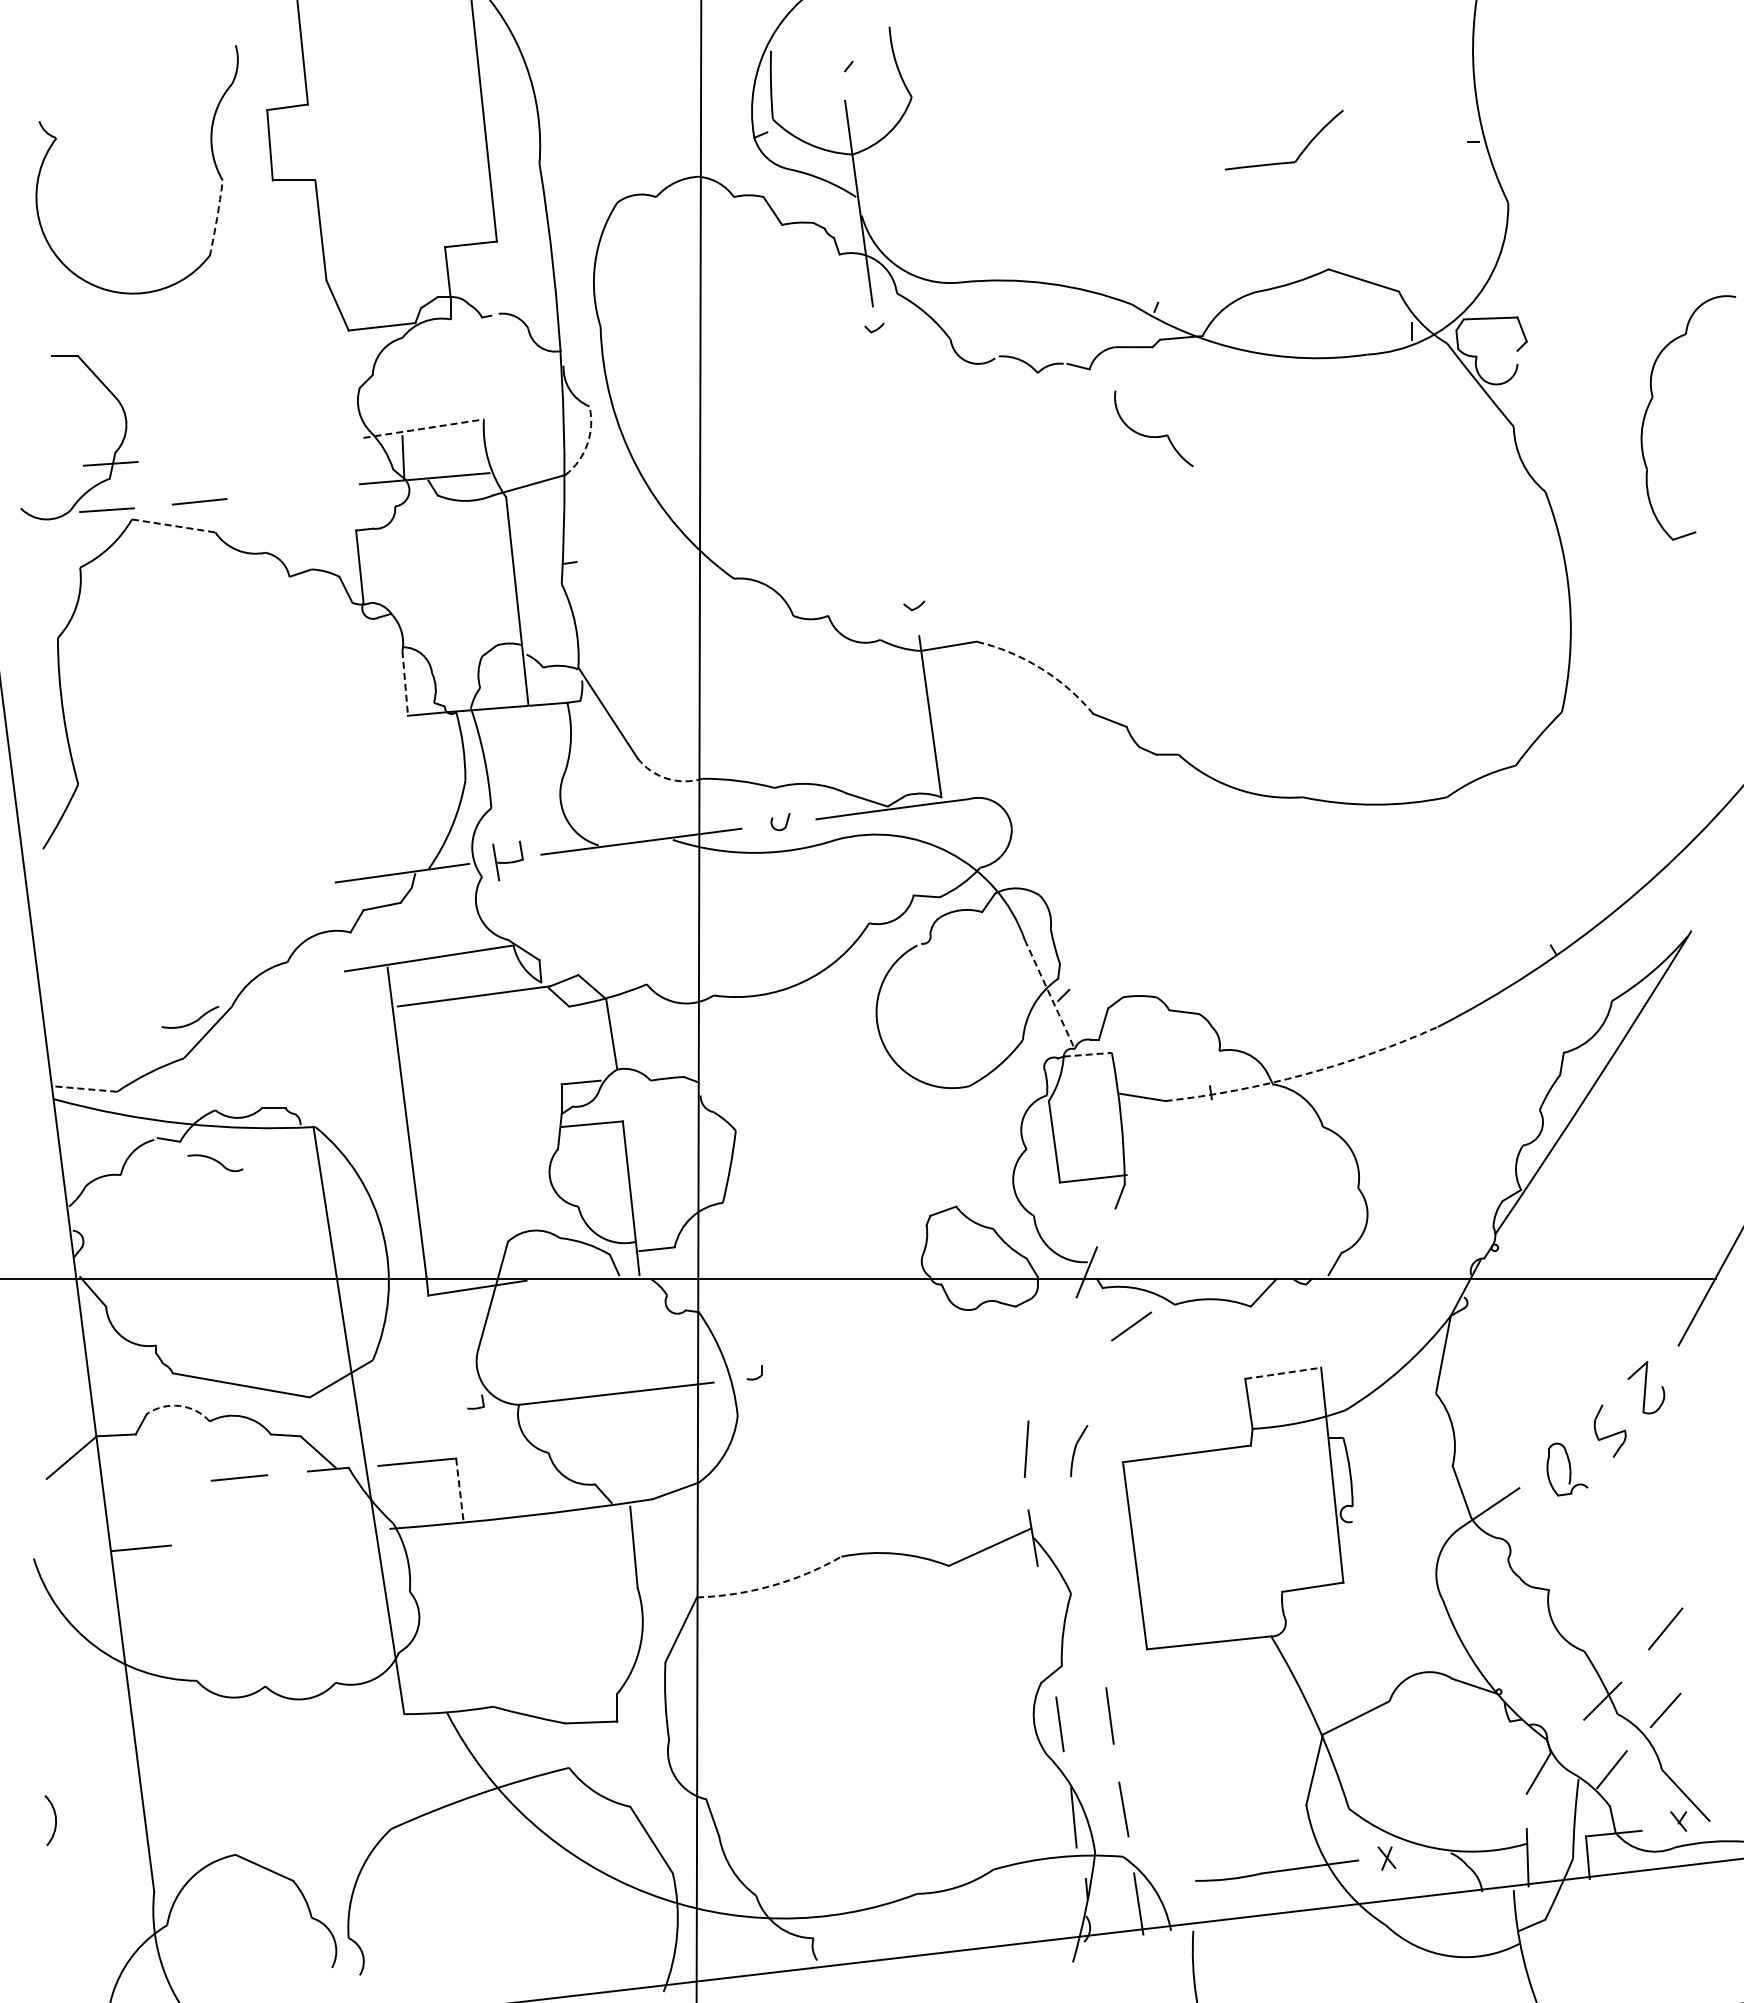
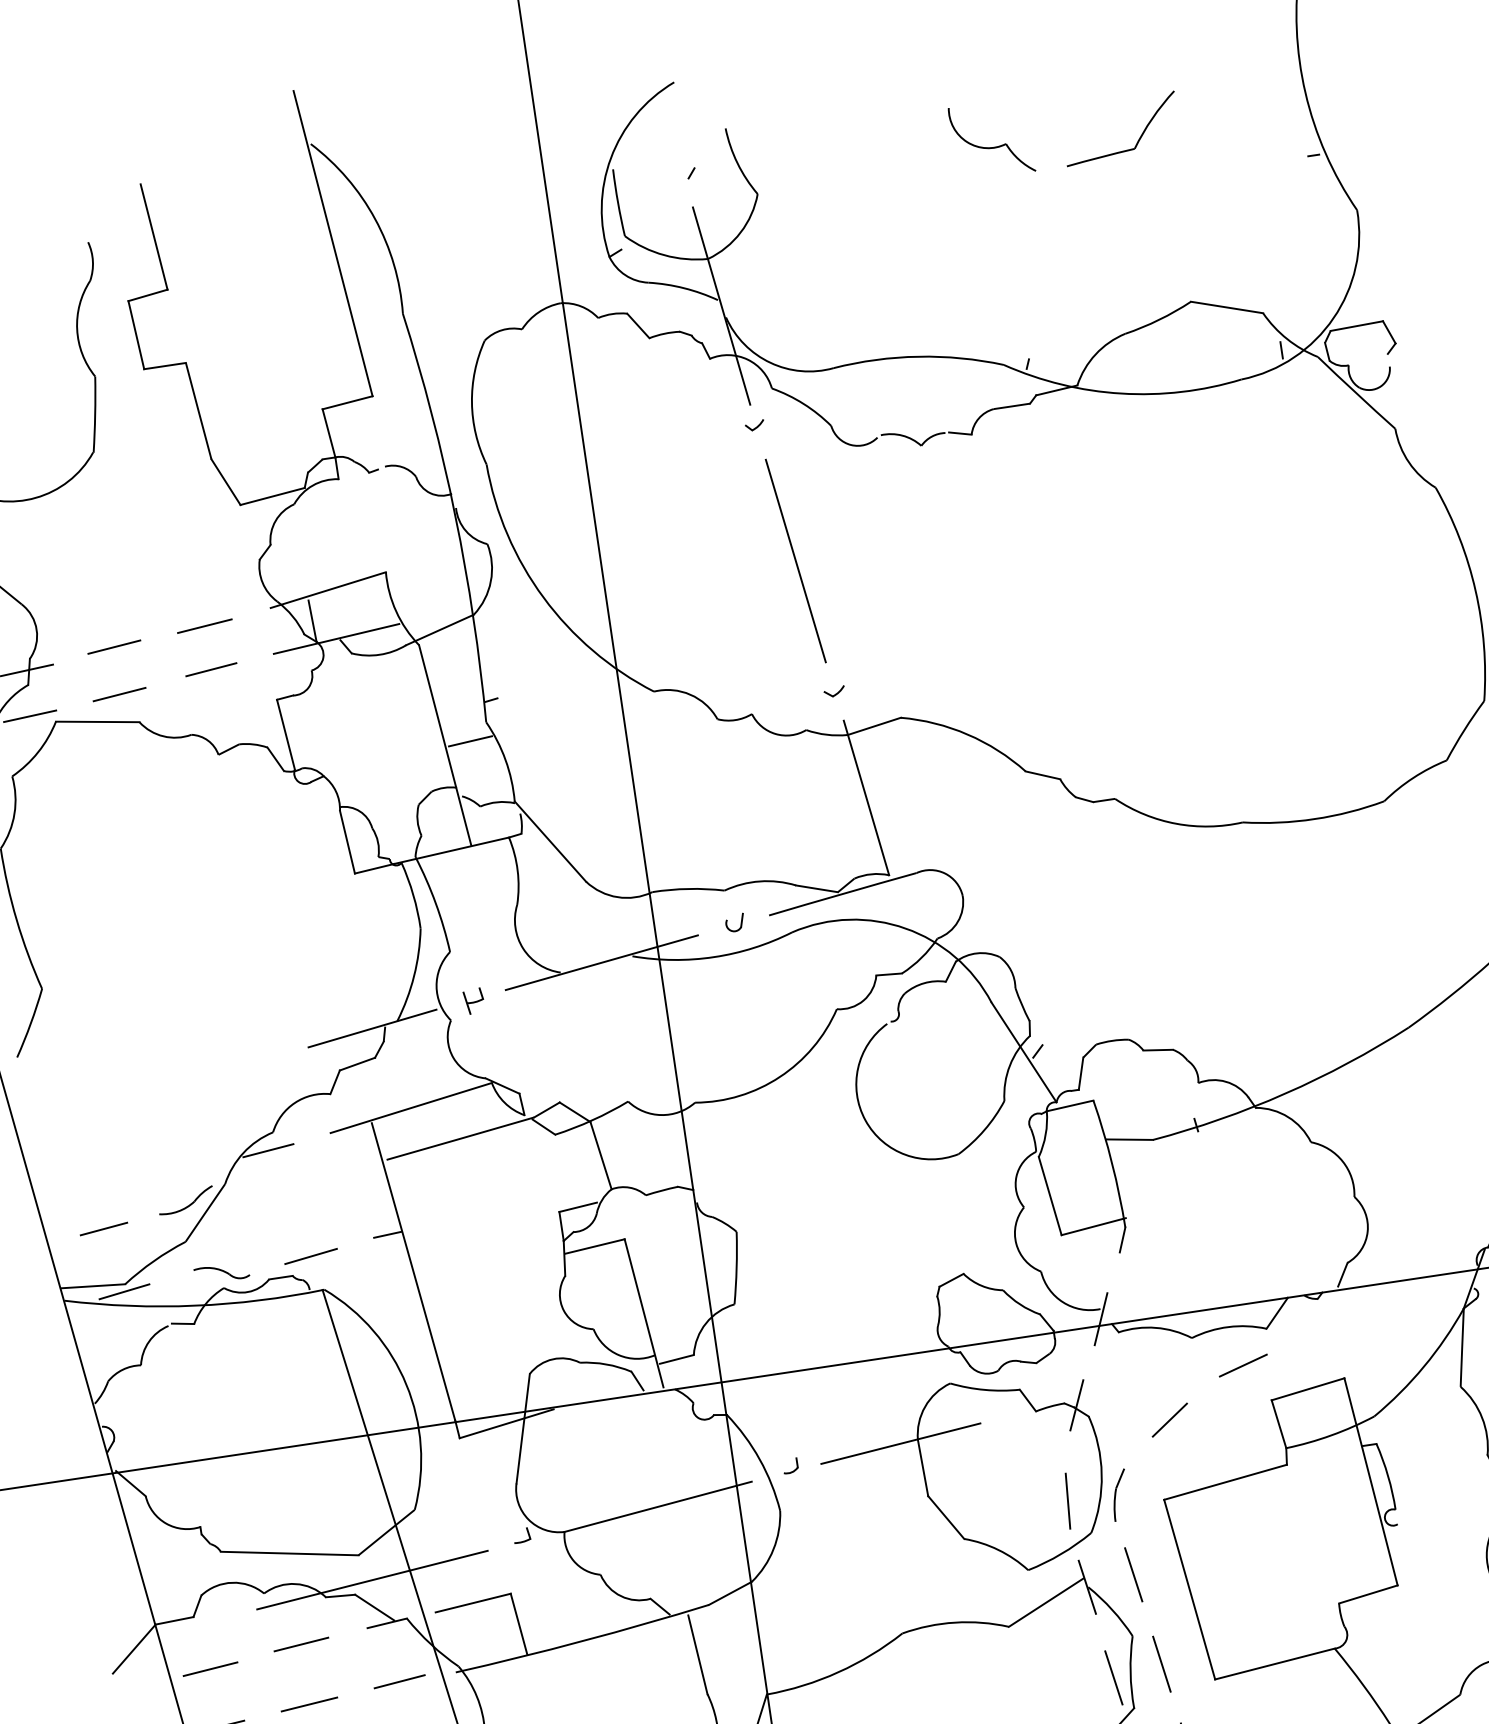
part: (1301, 151) -> (1139, 137), moved
arc: (217, 218) -> (95, 414), dashed -> solid
line: (423, 428) -> (328, 589), dashed -> solid
part: (1153, 436) -> (992, 147), moved
arc: (587, 444) -> (490, 581), dashed -> solid
line: (294, 446) -> (204, 626), added
line: (201, 453) -> (114, 646), added
line: (894, 469) -> (795, 561), added
line: (294, 490) -> (210, 669), added
line: (174, 526) -> (98, 722), dashed -> solid
line: (542, 600) -> (469, 740), added
arc: (1040, 668) -> (967, 734), dashed -> solid
line: (405, 683) -> (347, 842), dashed -> solid
arc: (666, 778) -> (617, 897), dashed -> solid
part: (507, 861) -> (473, 1001), size x0.62
line: (280, 979) -> (268, 1150), added
line: (1050, 995) -> (1024, 1053), dashed -> solid
line: (104, 1033) -> (104, 1229), added
line: (1088, 1054) -> (1070, 1105), dashed -> solid
arc: (1304, 1074) -> (1285, 1093), dashed -> solid
line: (386, 1081) -> (387, 1234), added
line: (84, 1089) -> (92, 1286), dashed -> solid
line: (306, 1091) -> (310, 1256), added
line: (115, 1098) -> (124, 1291), added
part: (215, 1163) -> (222, 1273), moved
line: (1131, 1326) -> (1169, 1420), moved
line: (1222, 1339) -> (1243, 1365), added
line: (1283, 1373) -> (1308, 1389), dashed -> solid
arc: (179, 1406) -> (232, 1583), dashed -> solid
part: (925, 1412) -> (963, 1479), added
line: (319, 1424) -> (371, 1580), added
line: (144, 1488) -> (210, 1668), added
line: (459, 1490) -> (518, 1624), dashed -> solid
line: (331, 1529) -> (399, 1681), added
line: (1080, 1532) -> (1132, 1574), added
line: (238, 1538) -> (309, 1703), added
arc: (771, 1585) -> (838, 1671), dashed -> solid
line: (1095, 1625) -> (1161, 1663), added
line: (1045, 1632) -> (1113, 1677), added

